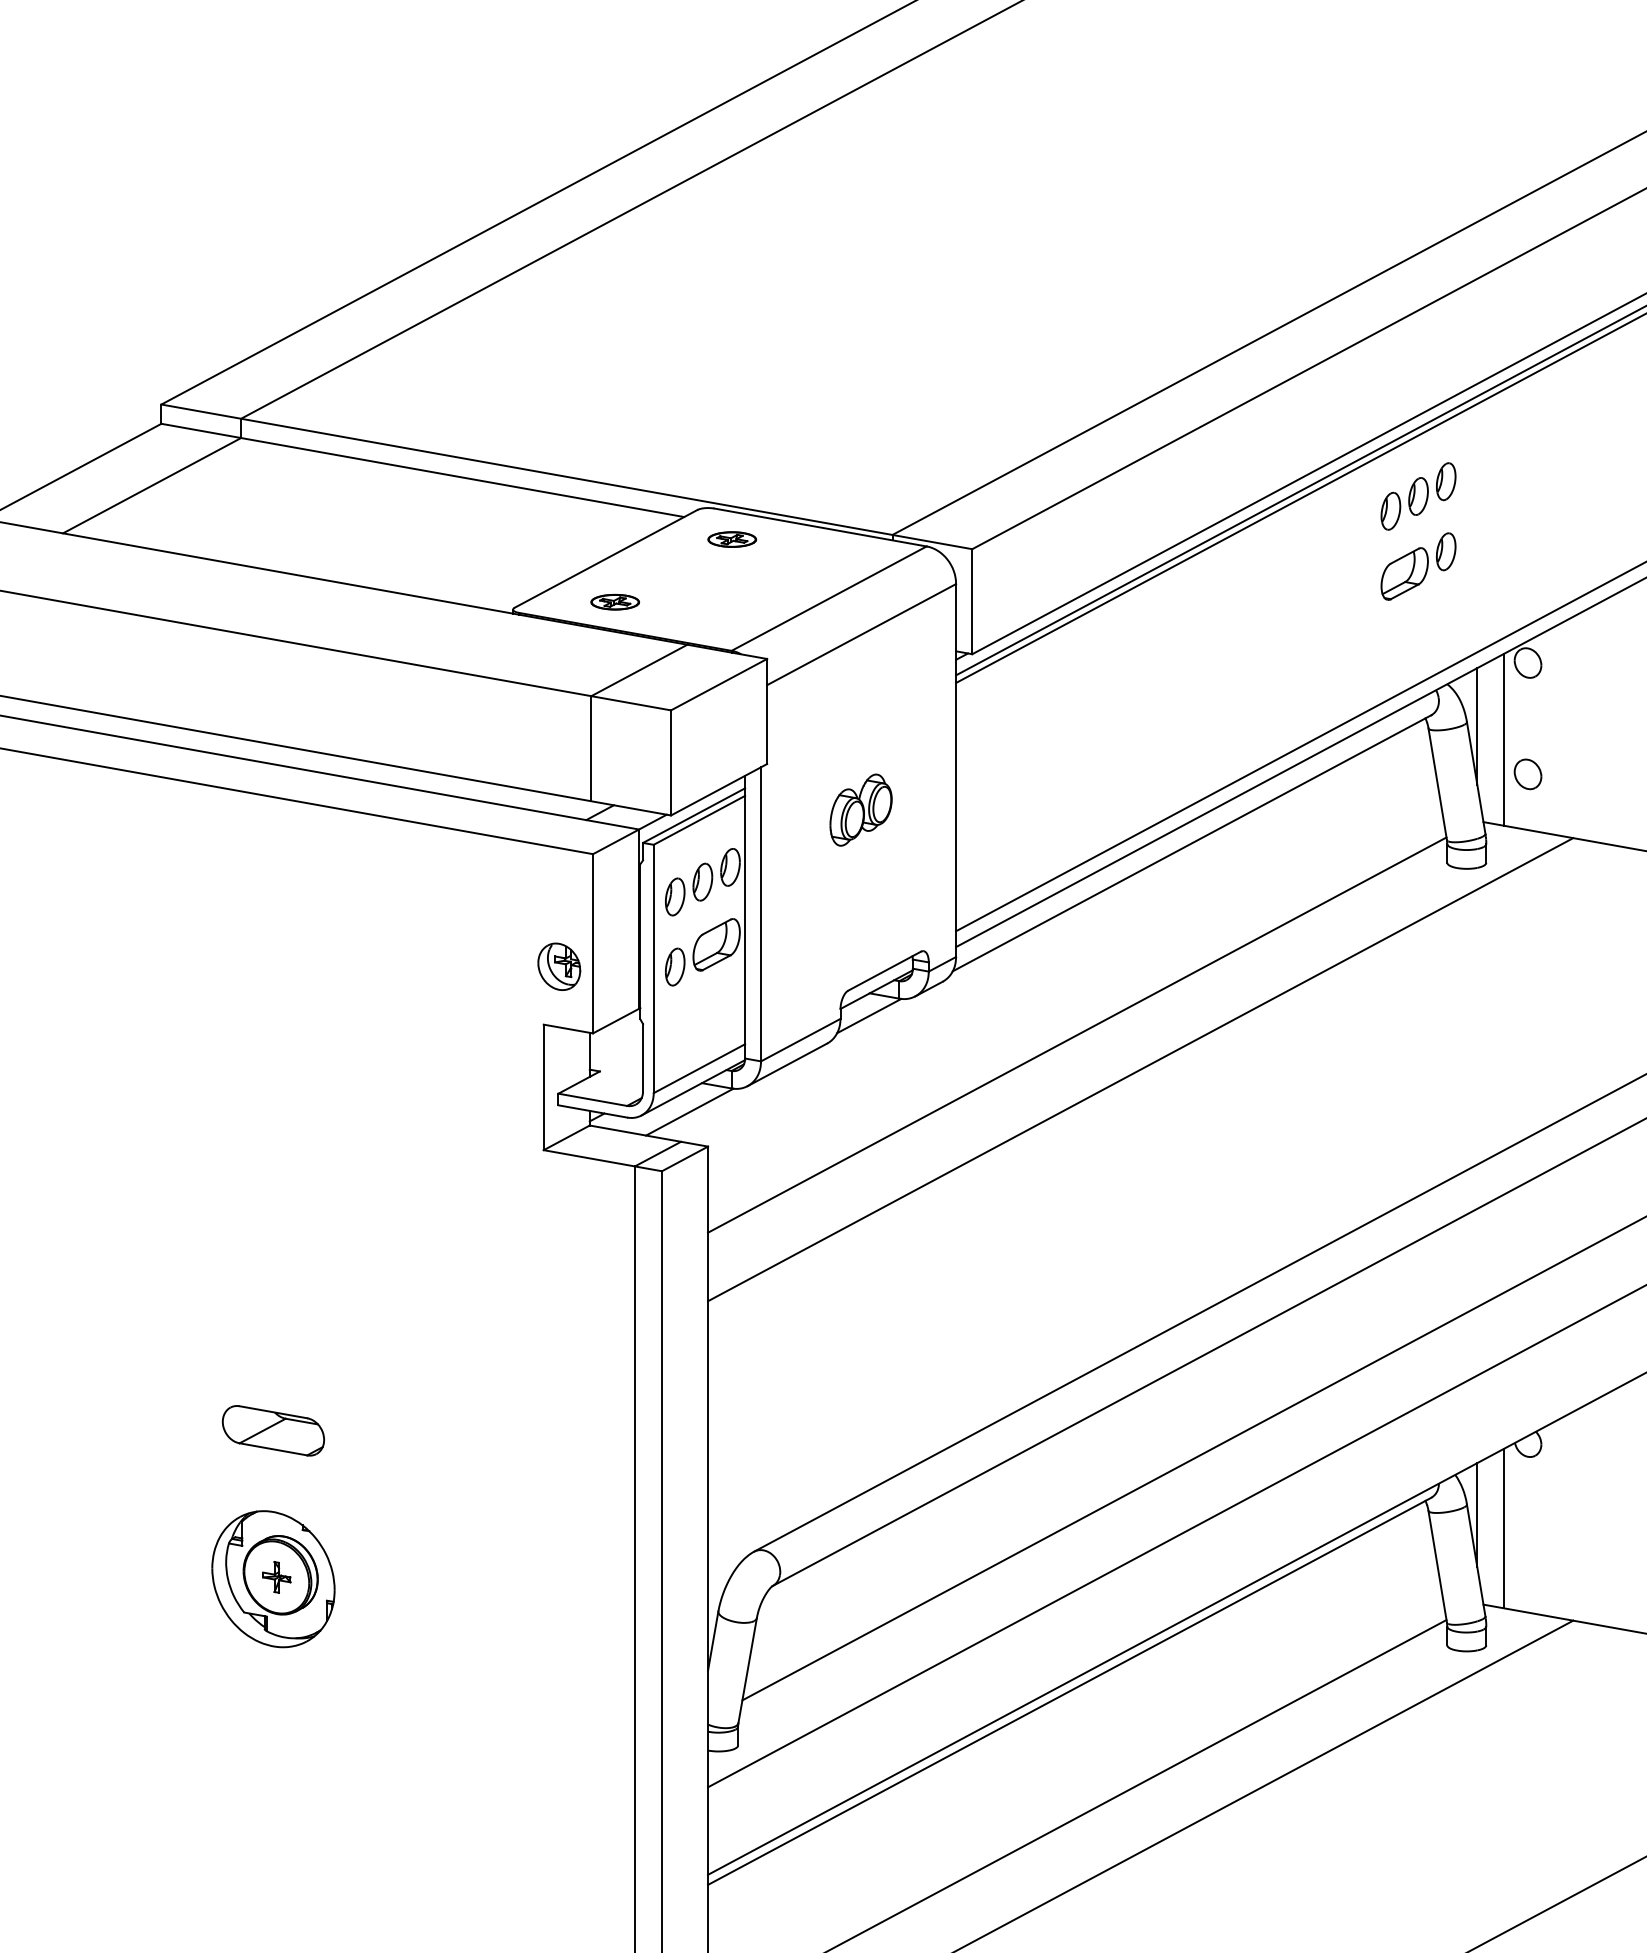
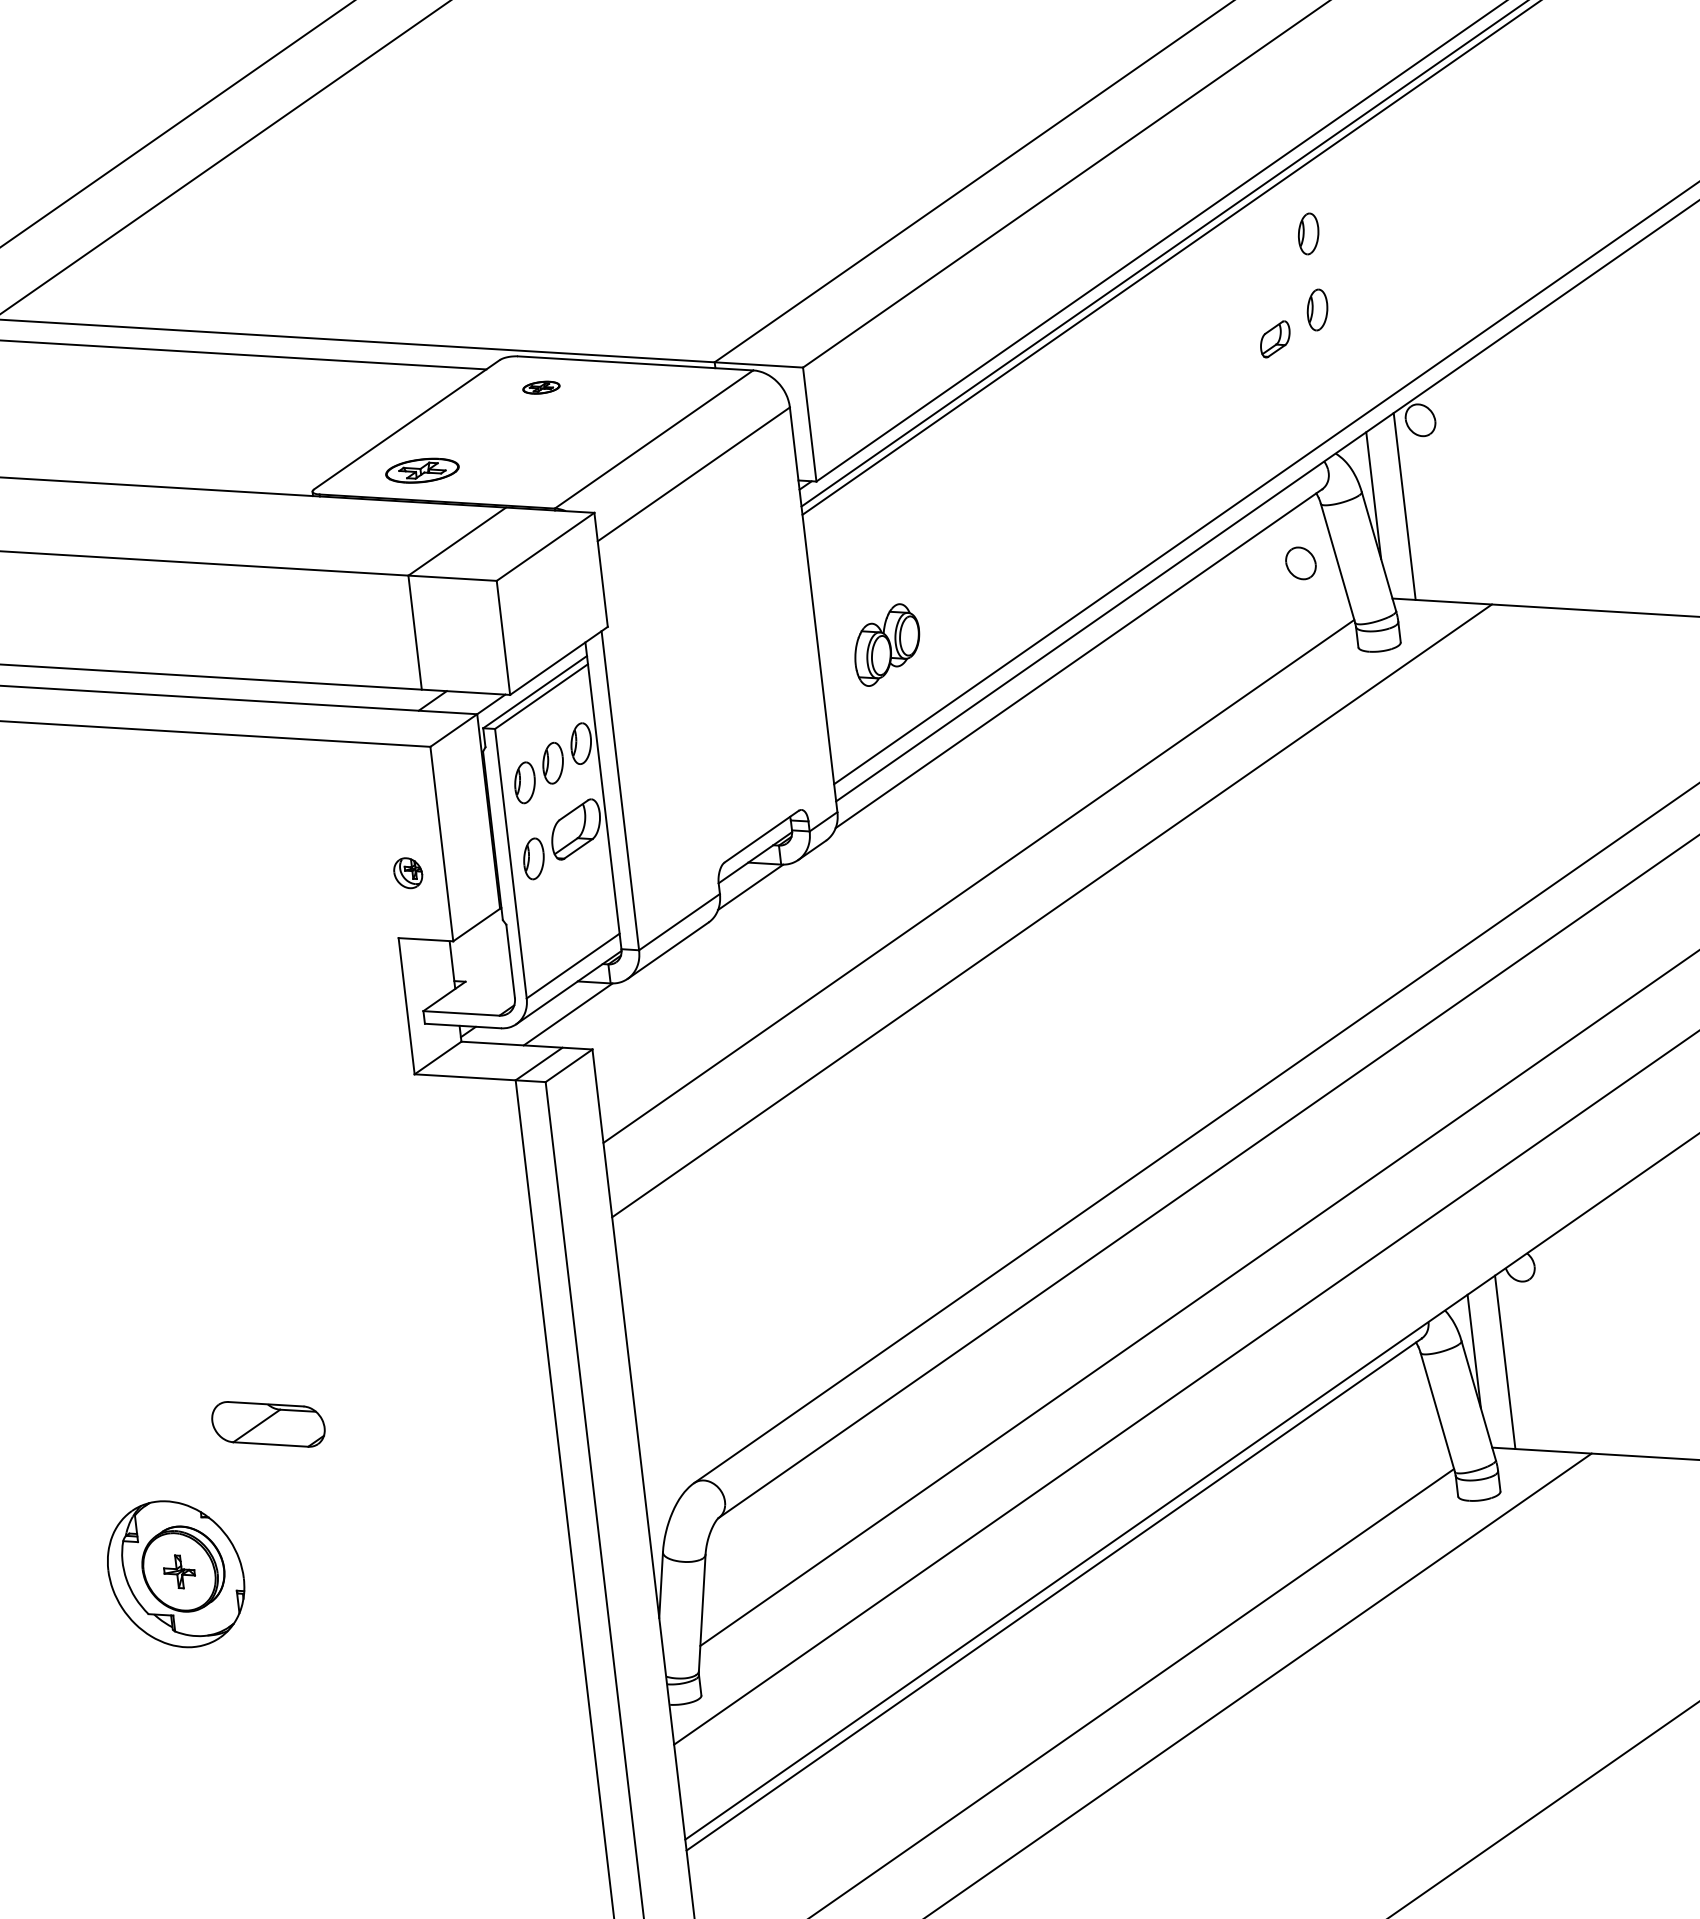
part: (1404, 503) -> (1266, 262), removed
part: (732, 539) -> (541, 387), size x0.7
part: (1404, 573) -> (1275, 338), size x0.6
part: (614, 601) -> (421, 469), size x1.4
part: (1527, 774) -> (1300, 563), moved
part: (860, 809) -> (886, 644), moved
part: (559, 966) -> (408, 873), size x0.6
part: (272, 1430) -> (267, 1424), moved

